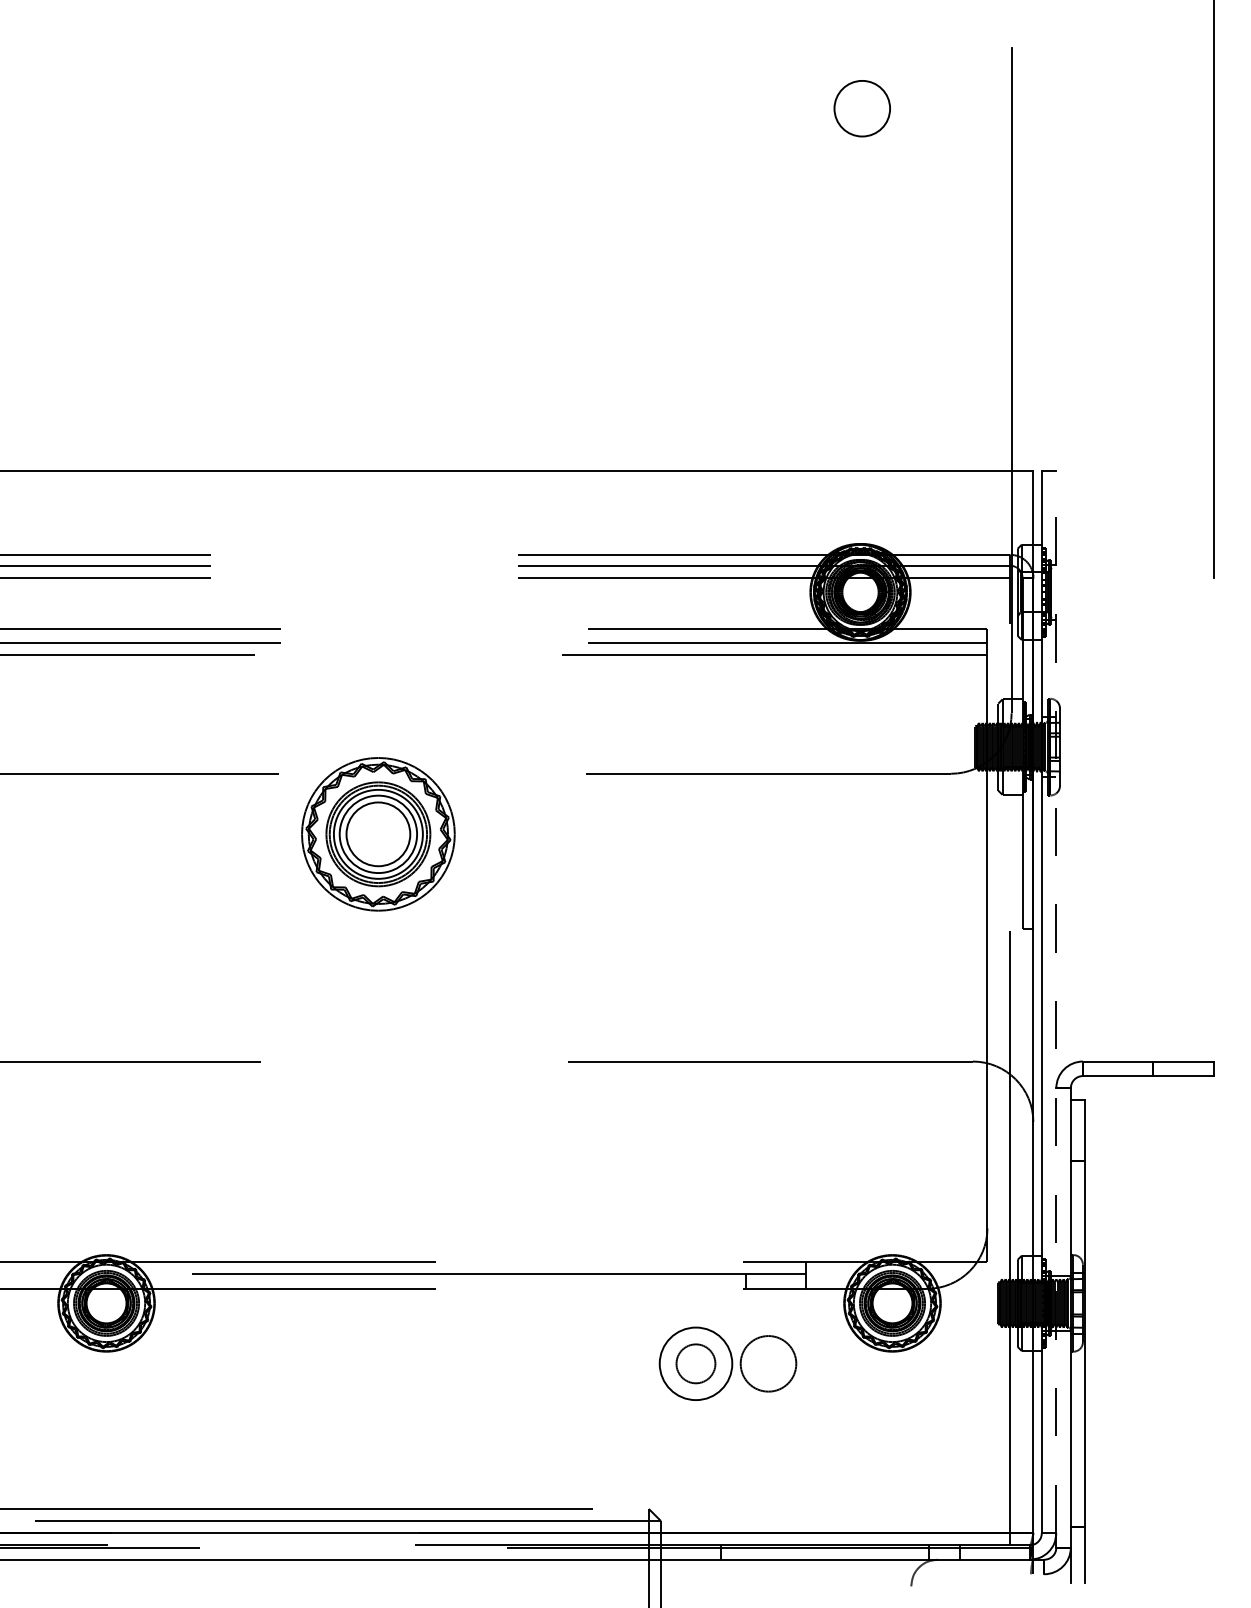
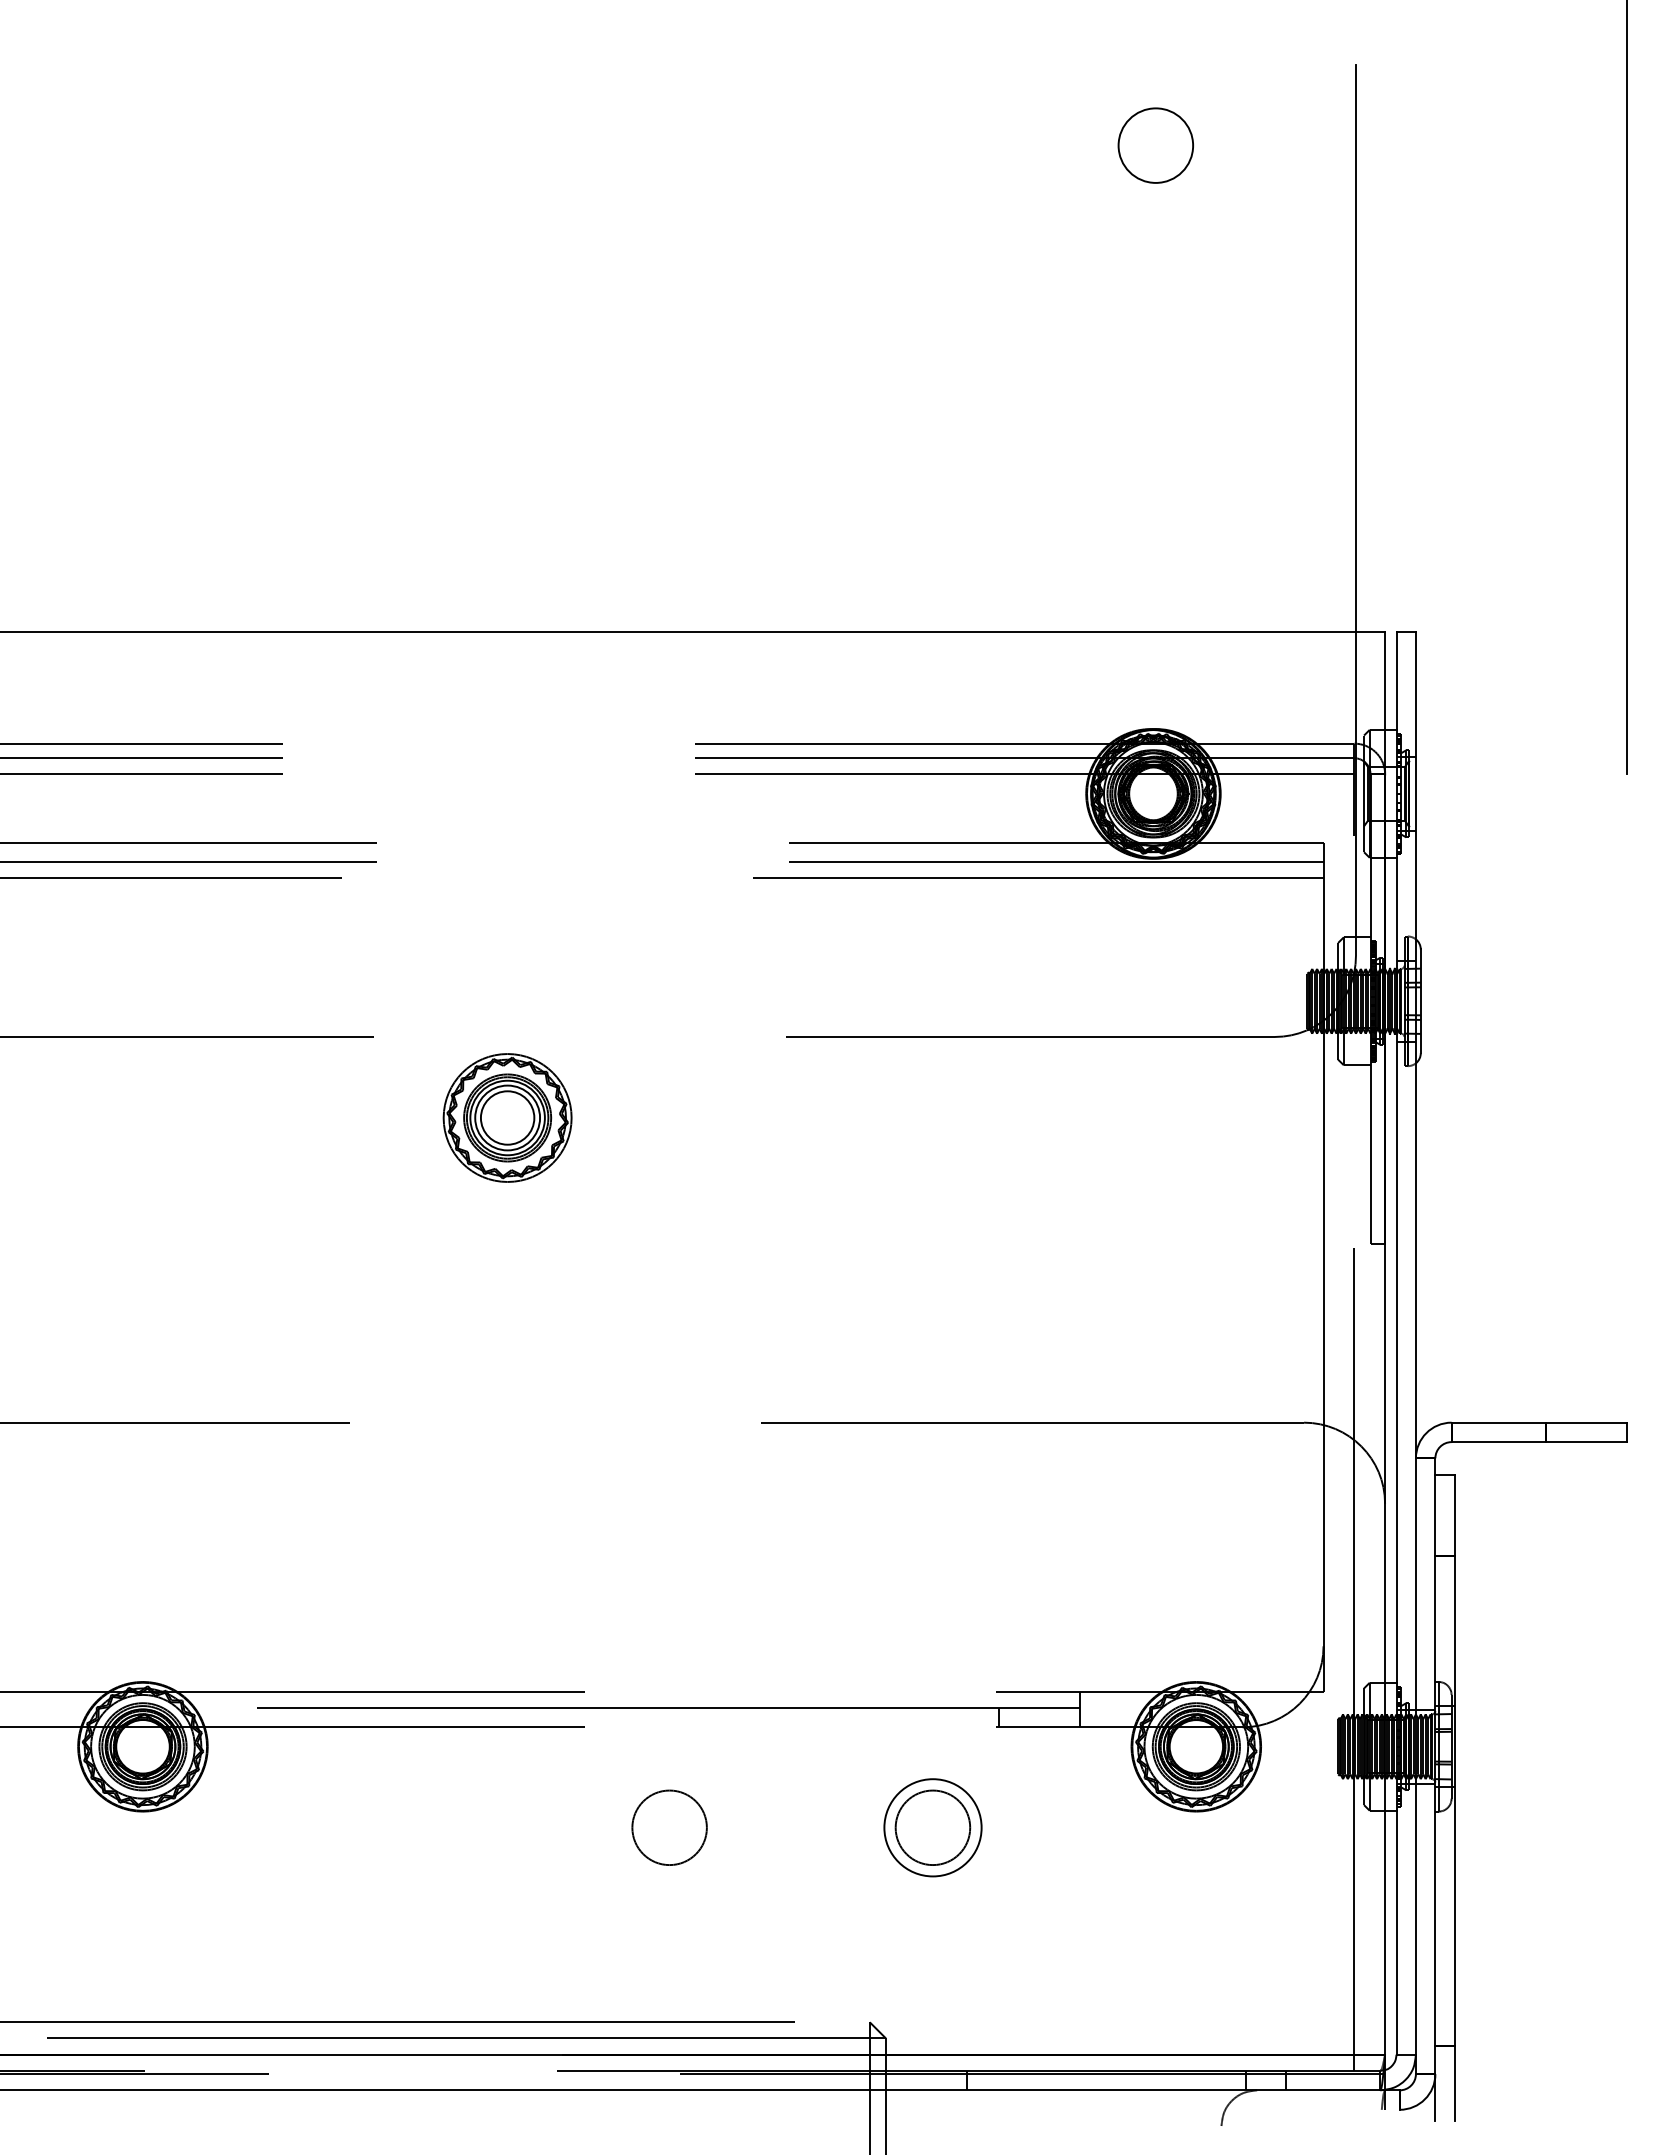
part: (378, 833) -> (507, 1117), size x0.62
line: (1056, 1002) -> (1416, 1343), dashed -> solid
circle: (695, 1363) -> (932, 1827), size x1.43
circle: (768, 1363) -> (669, 1827), moved

